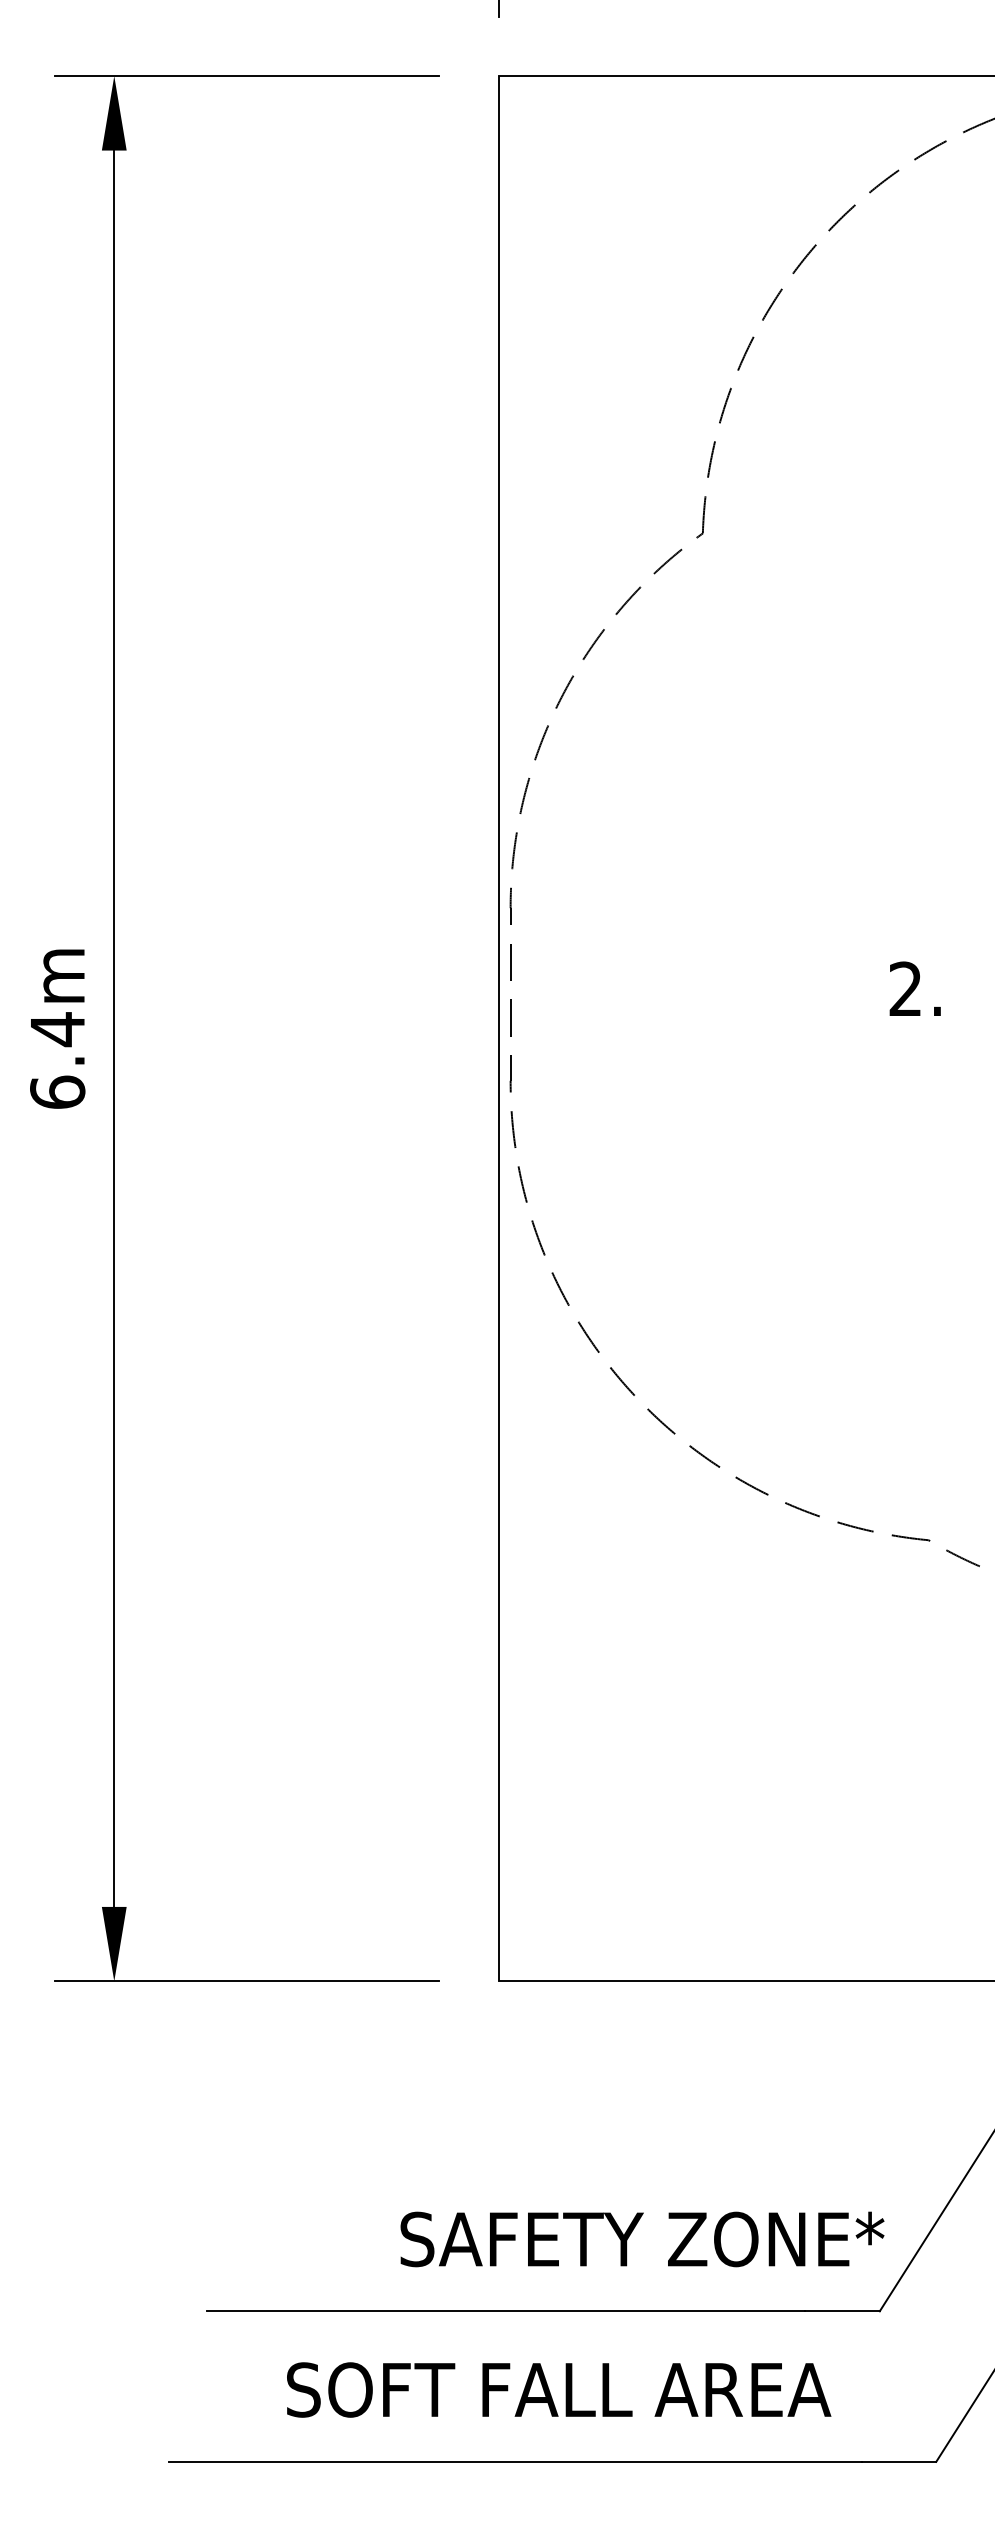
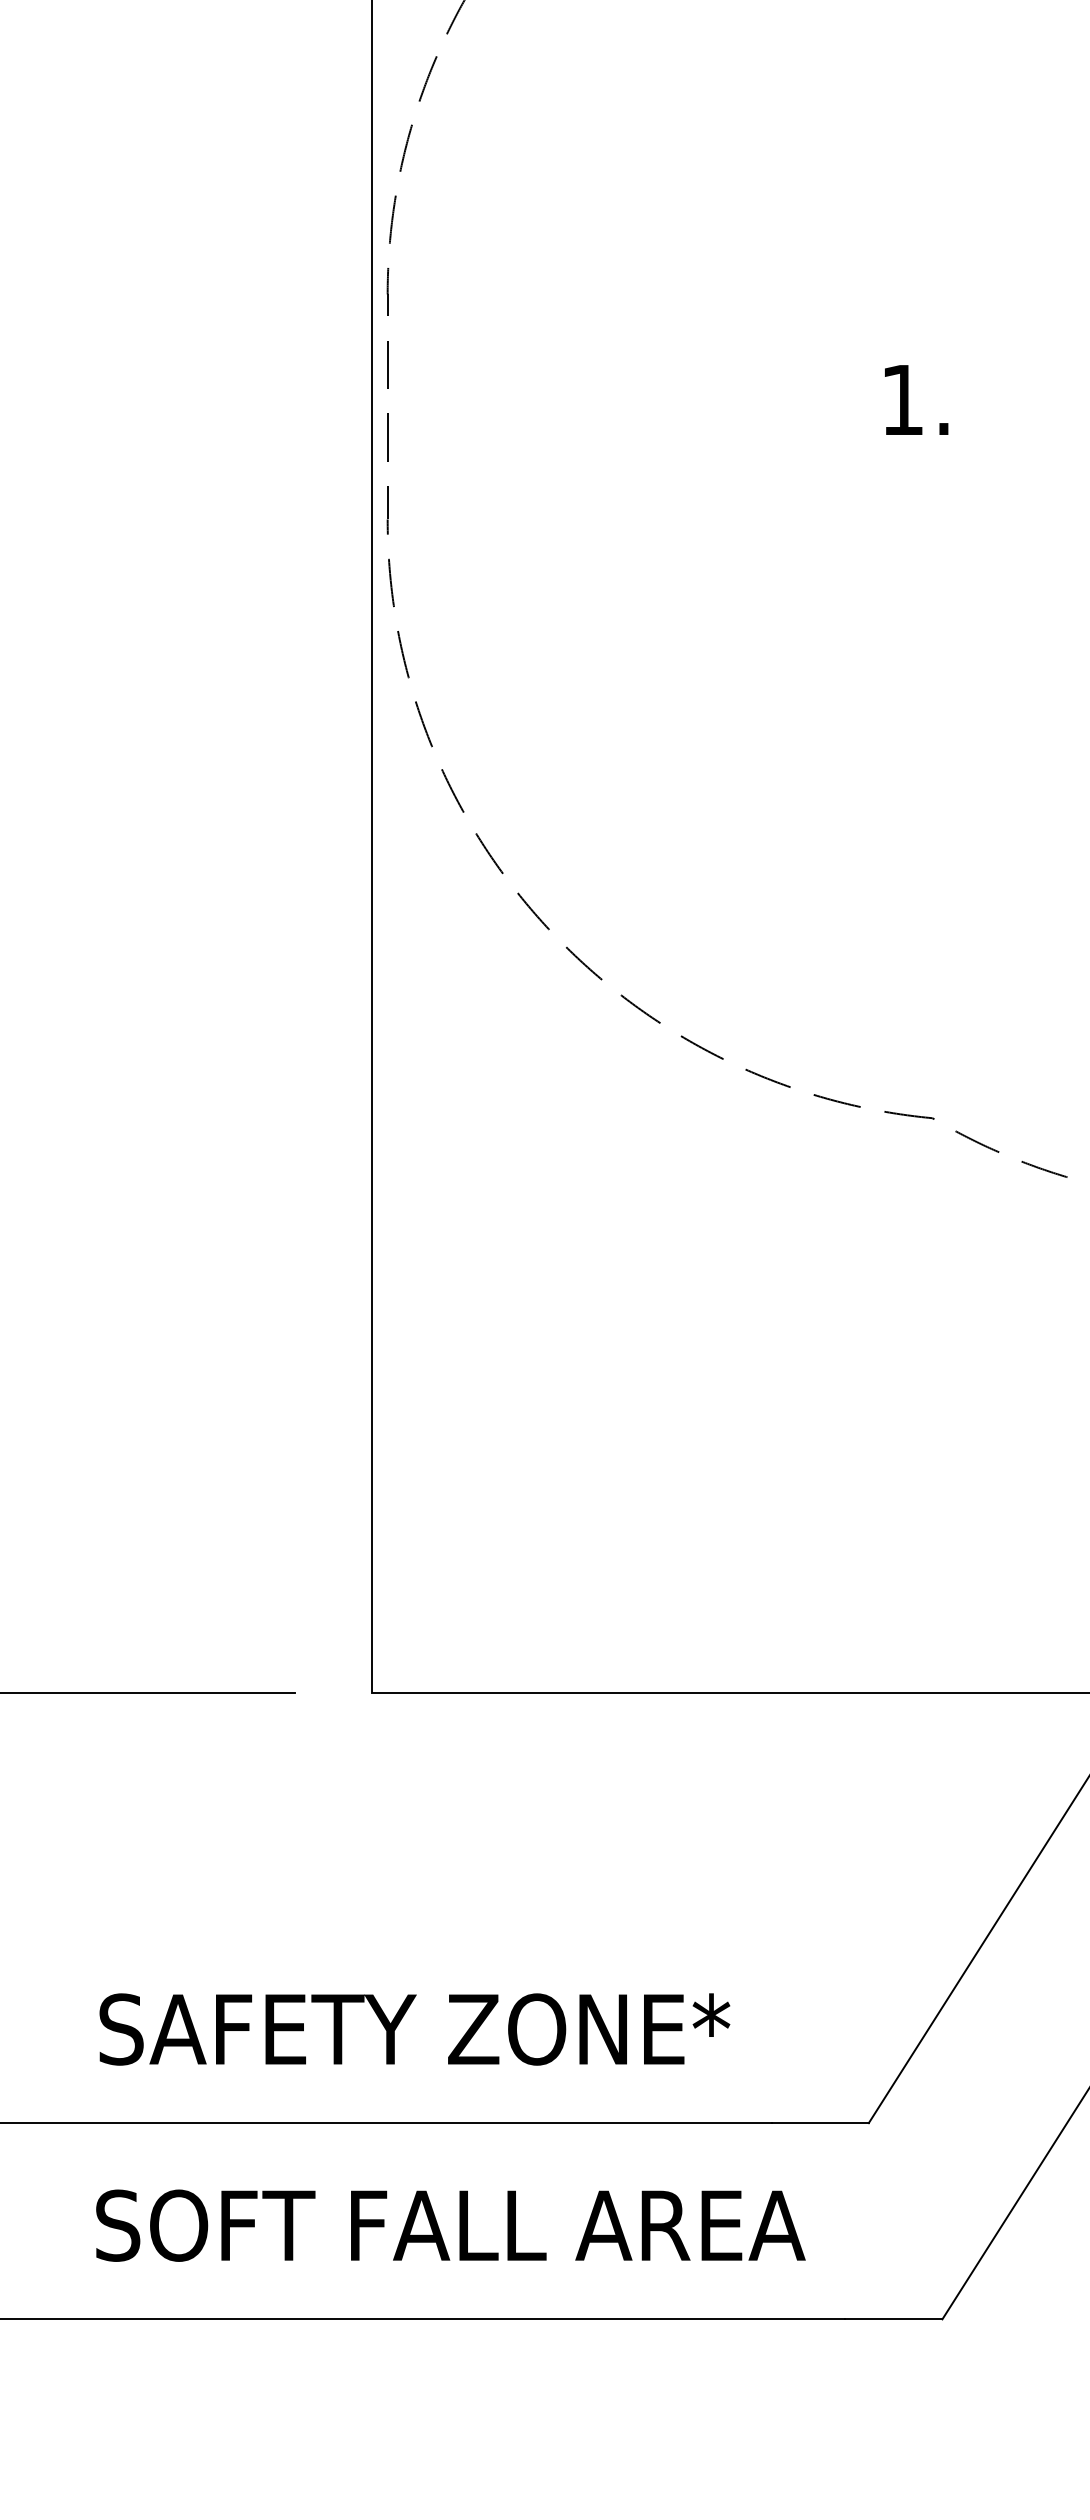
text: (904, 988) -> (901, 399), 2. -> 1.
text: (642, 2239) -> (414, 2029), moved

